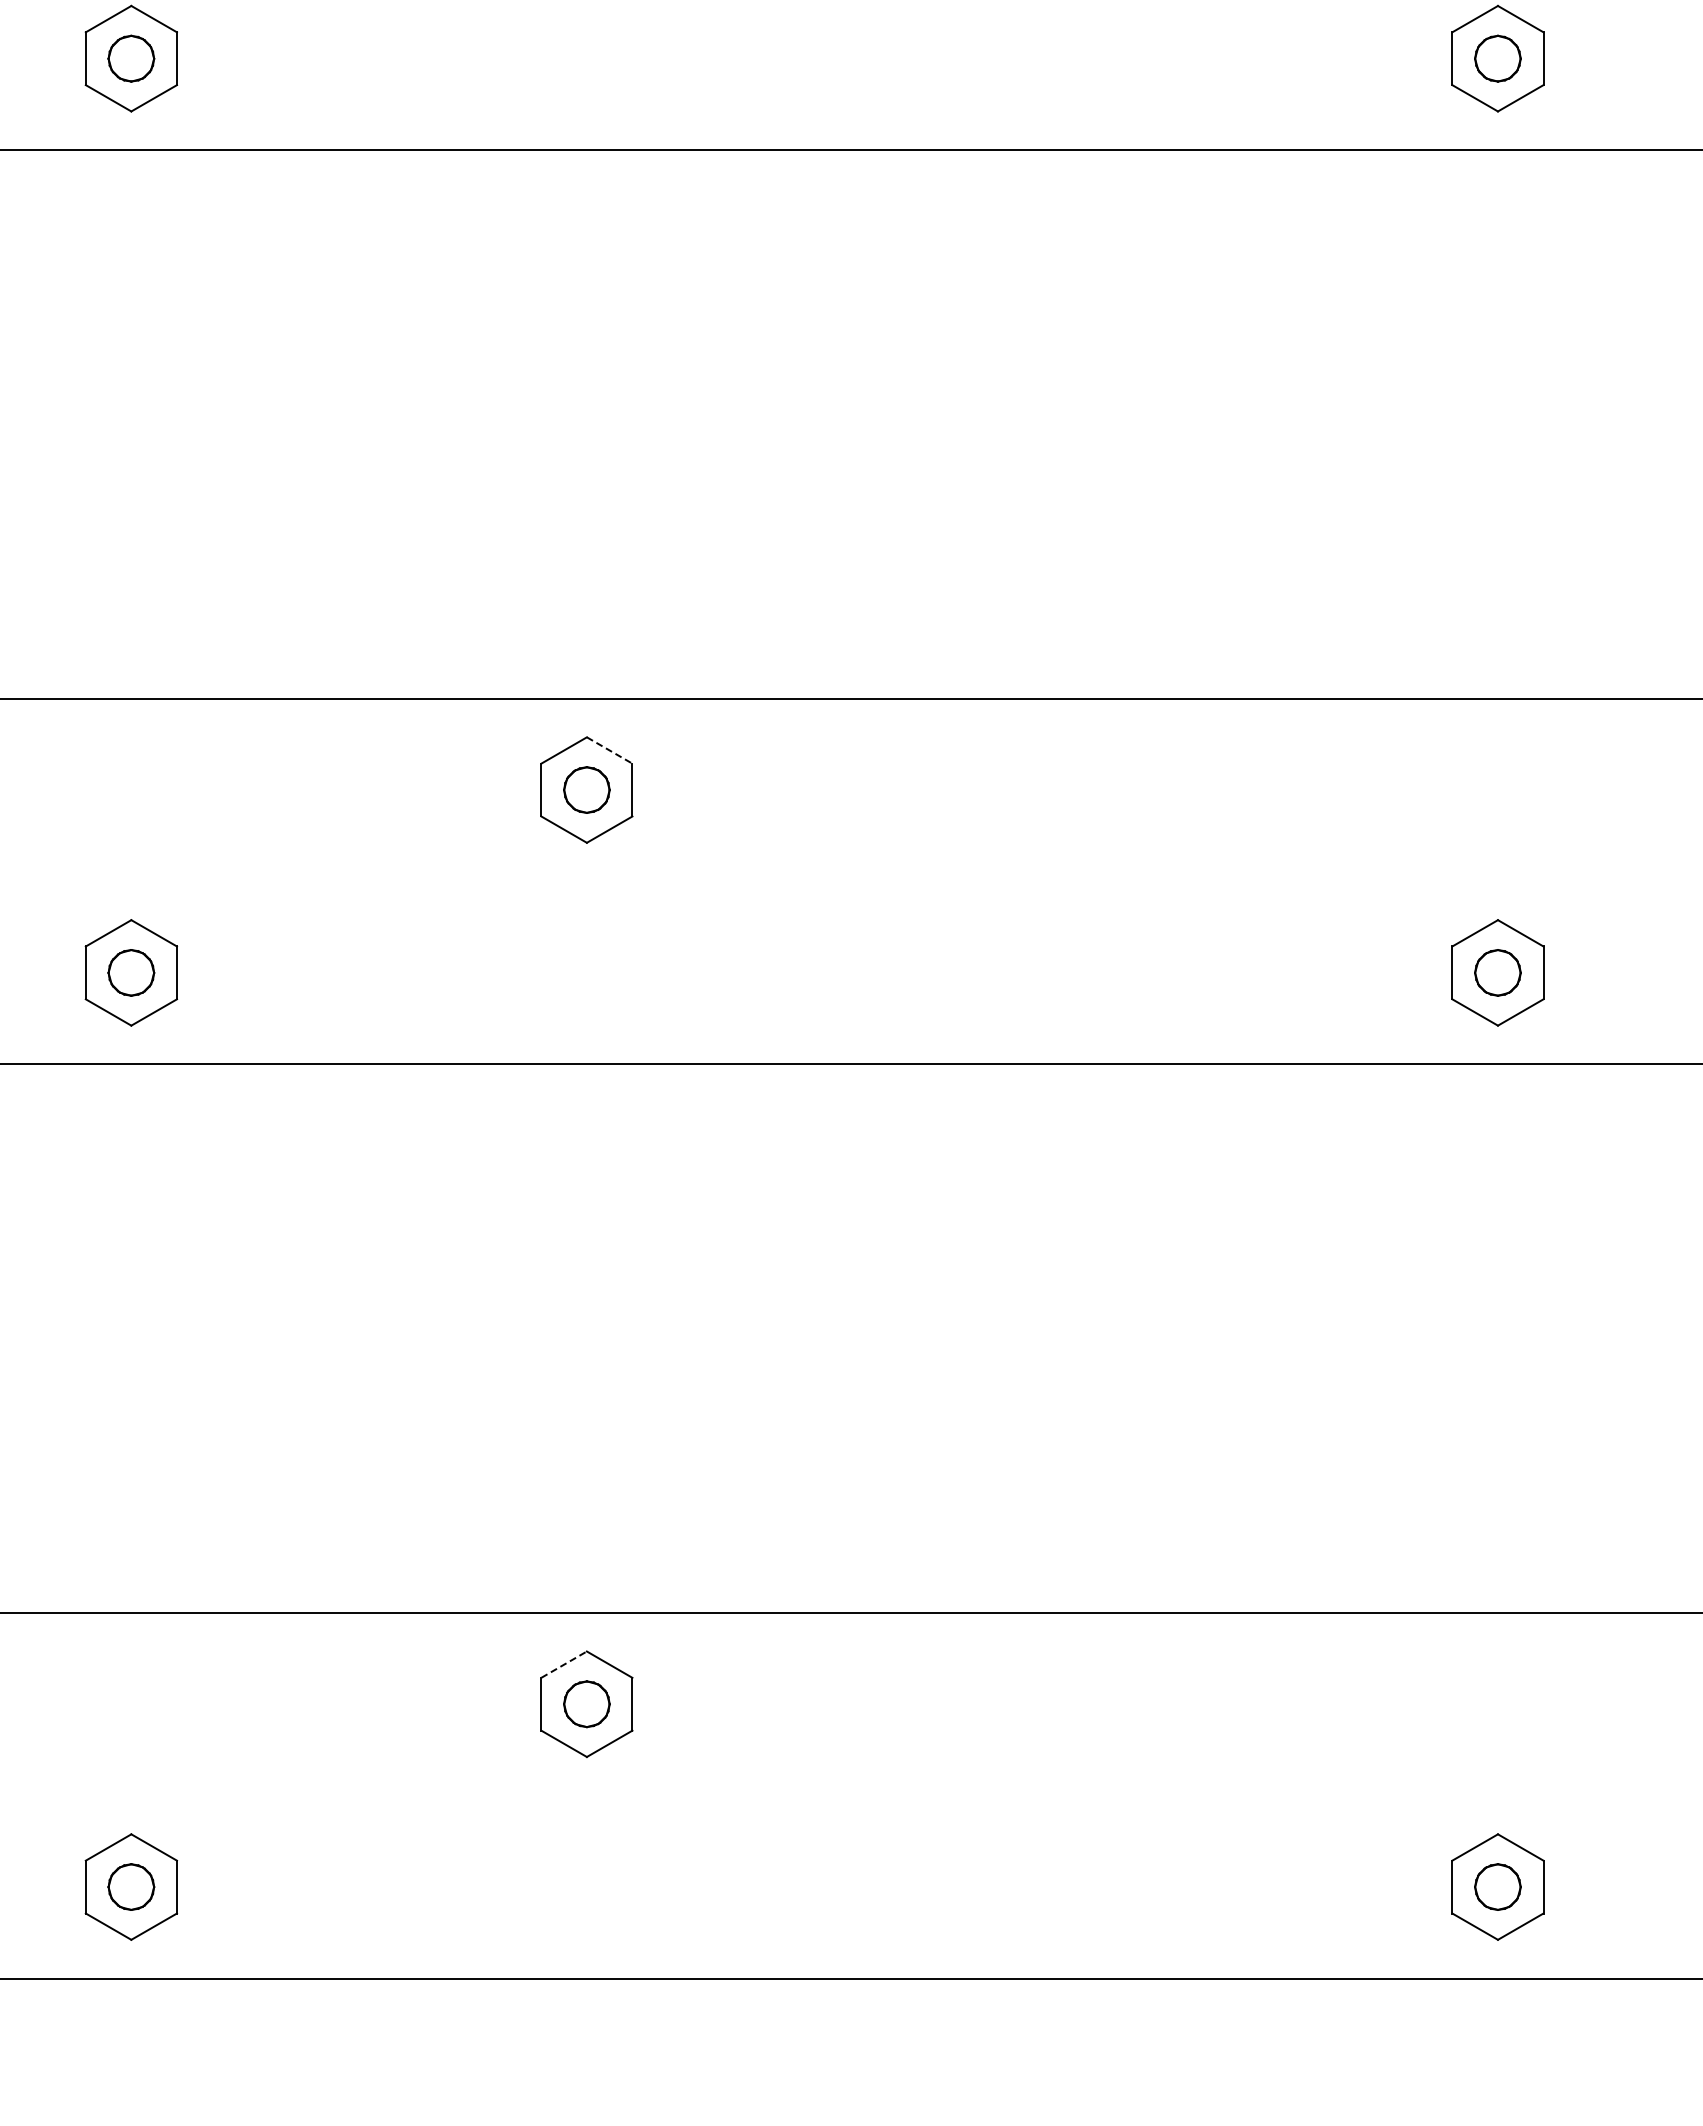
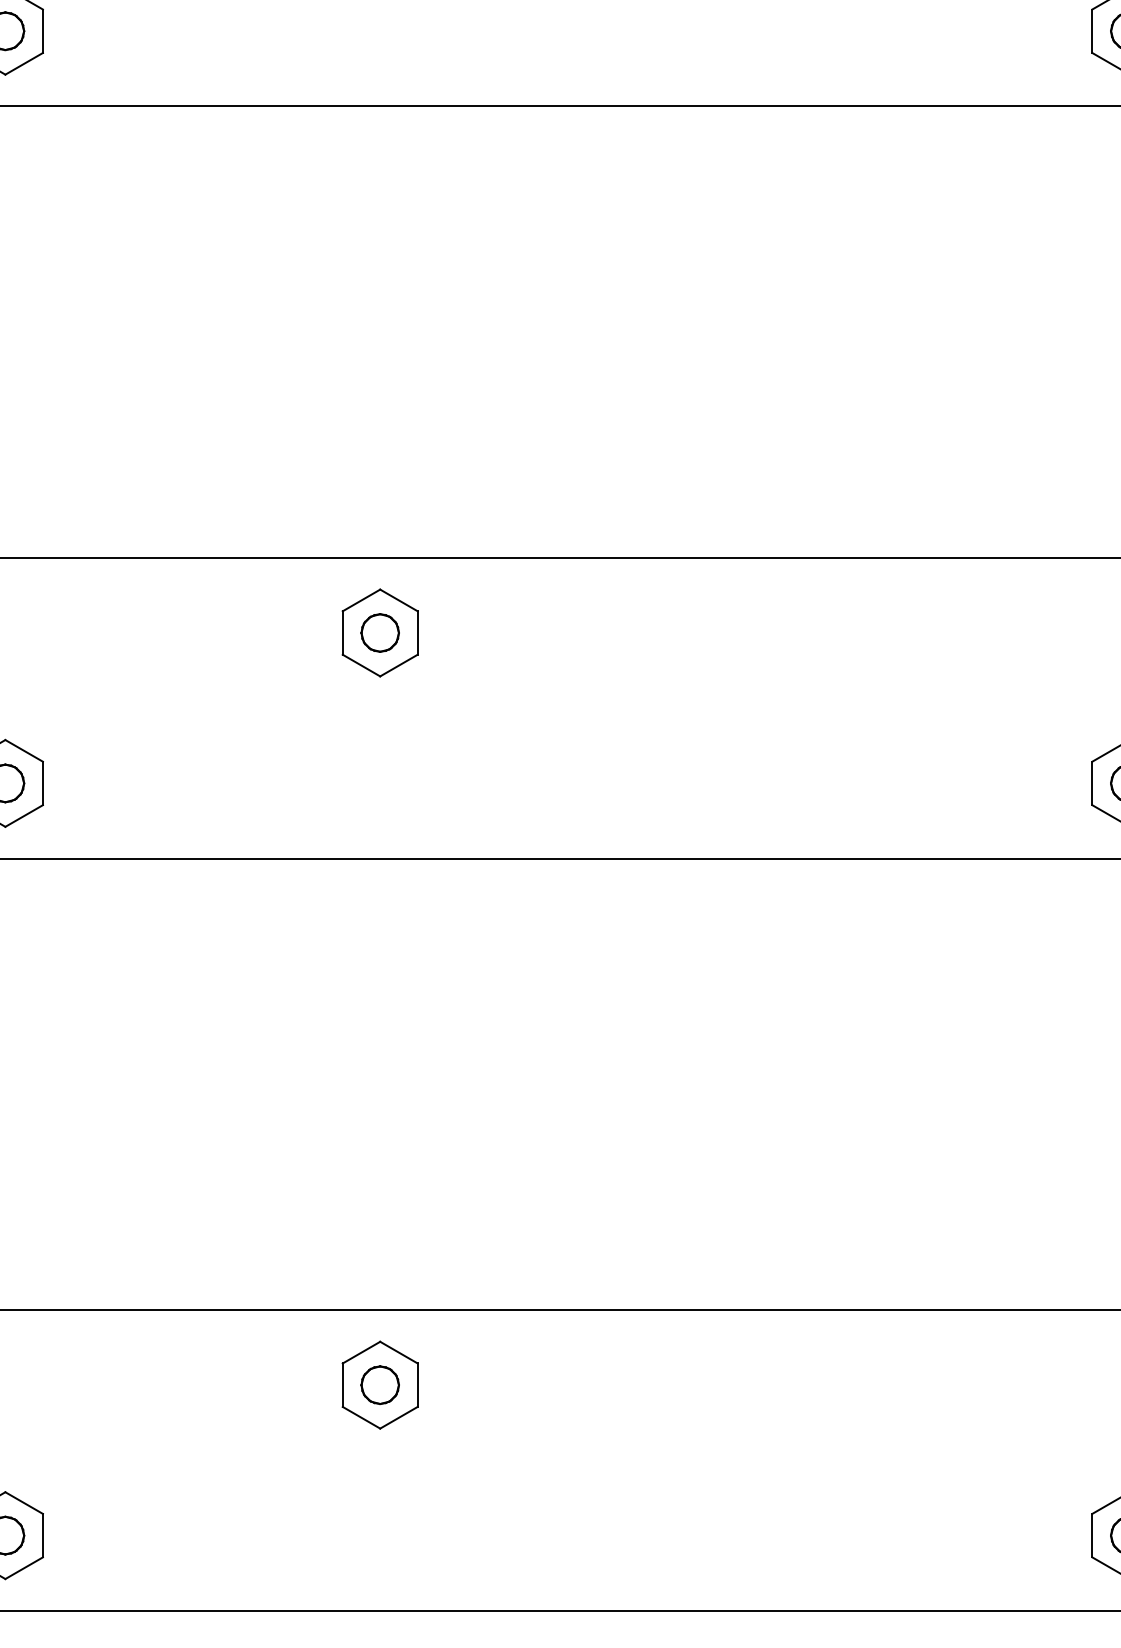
line: (610, 750) -> (399, 600), dashed -> solid
line: (564, 1664) -> (361, 1352), dashed -> solid

